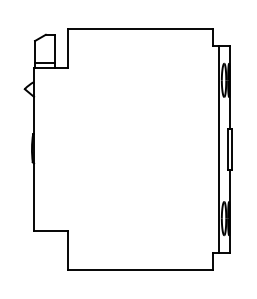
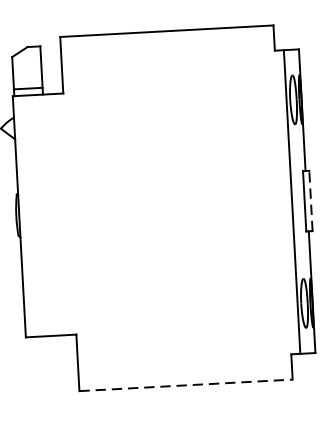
line: (232, 149) -> (311, 200), solid -> dashed
line: (141, 269) -> (187, 384), solid -> dashed

